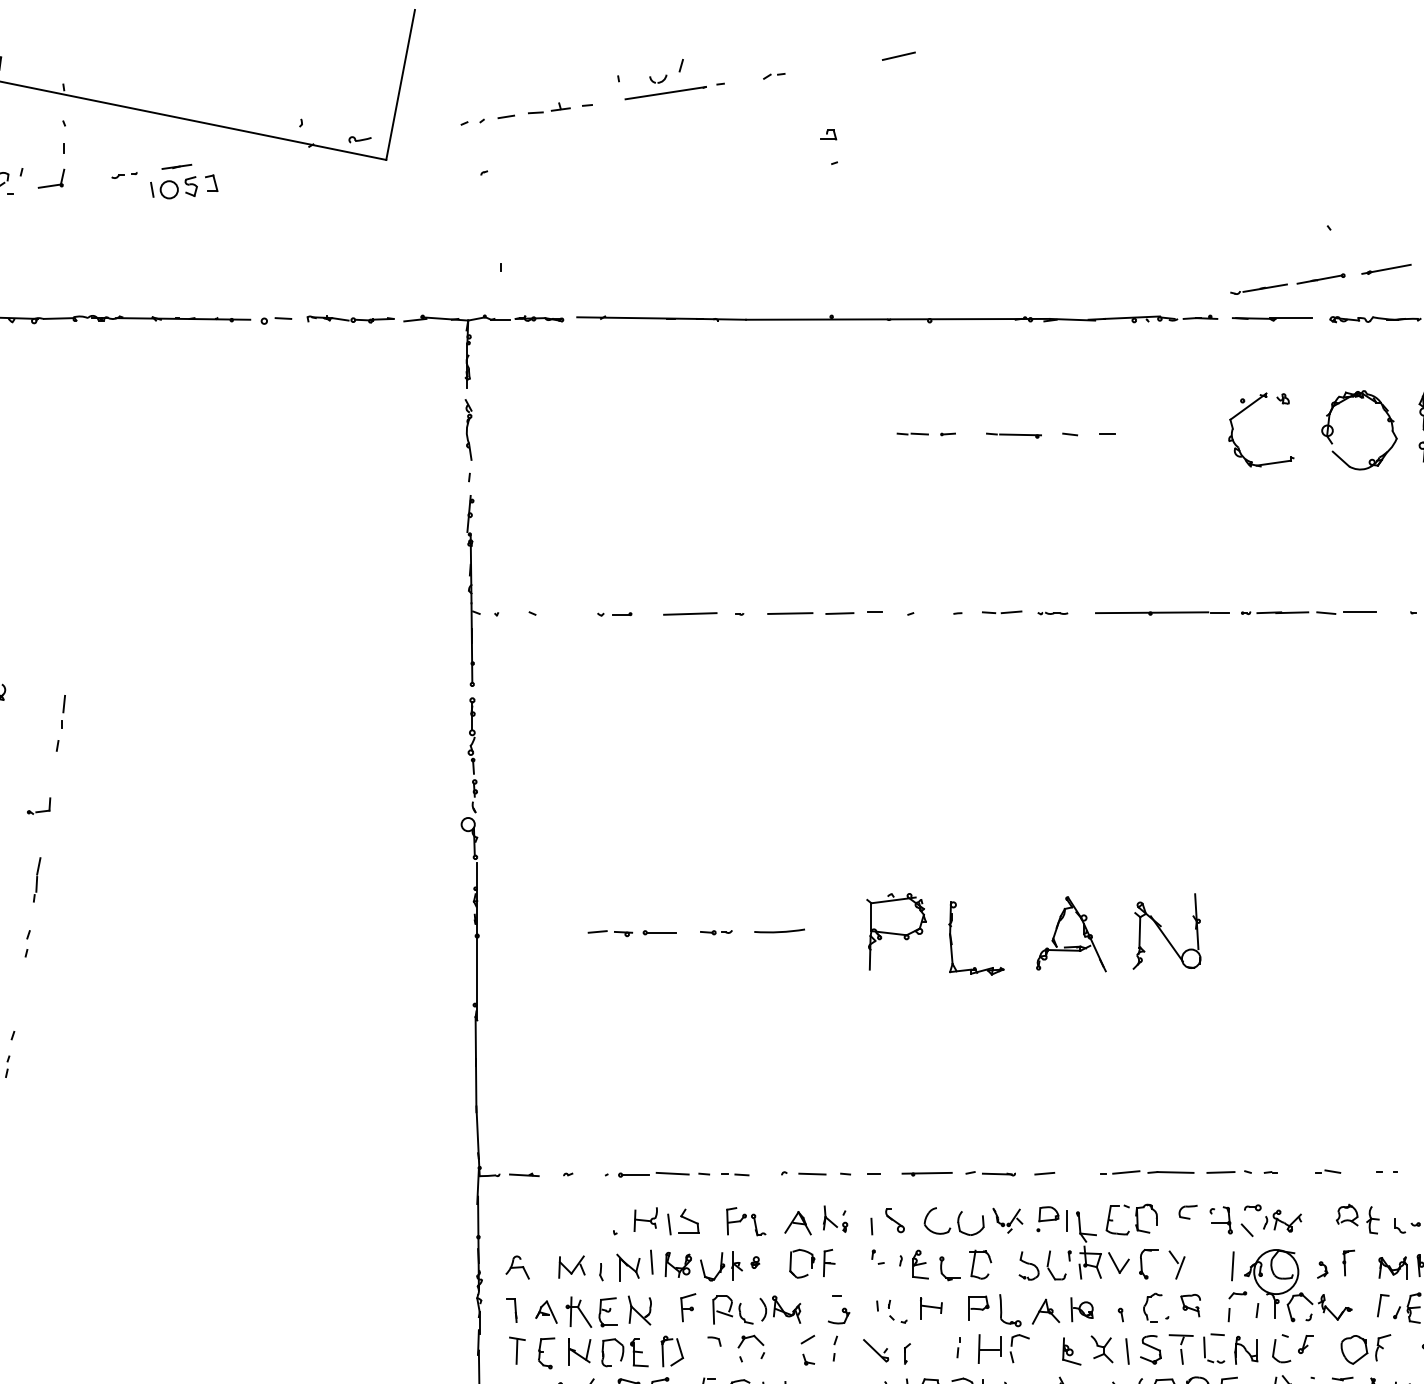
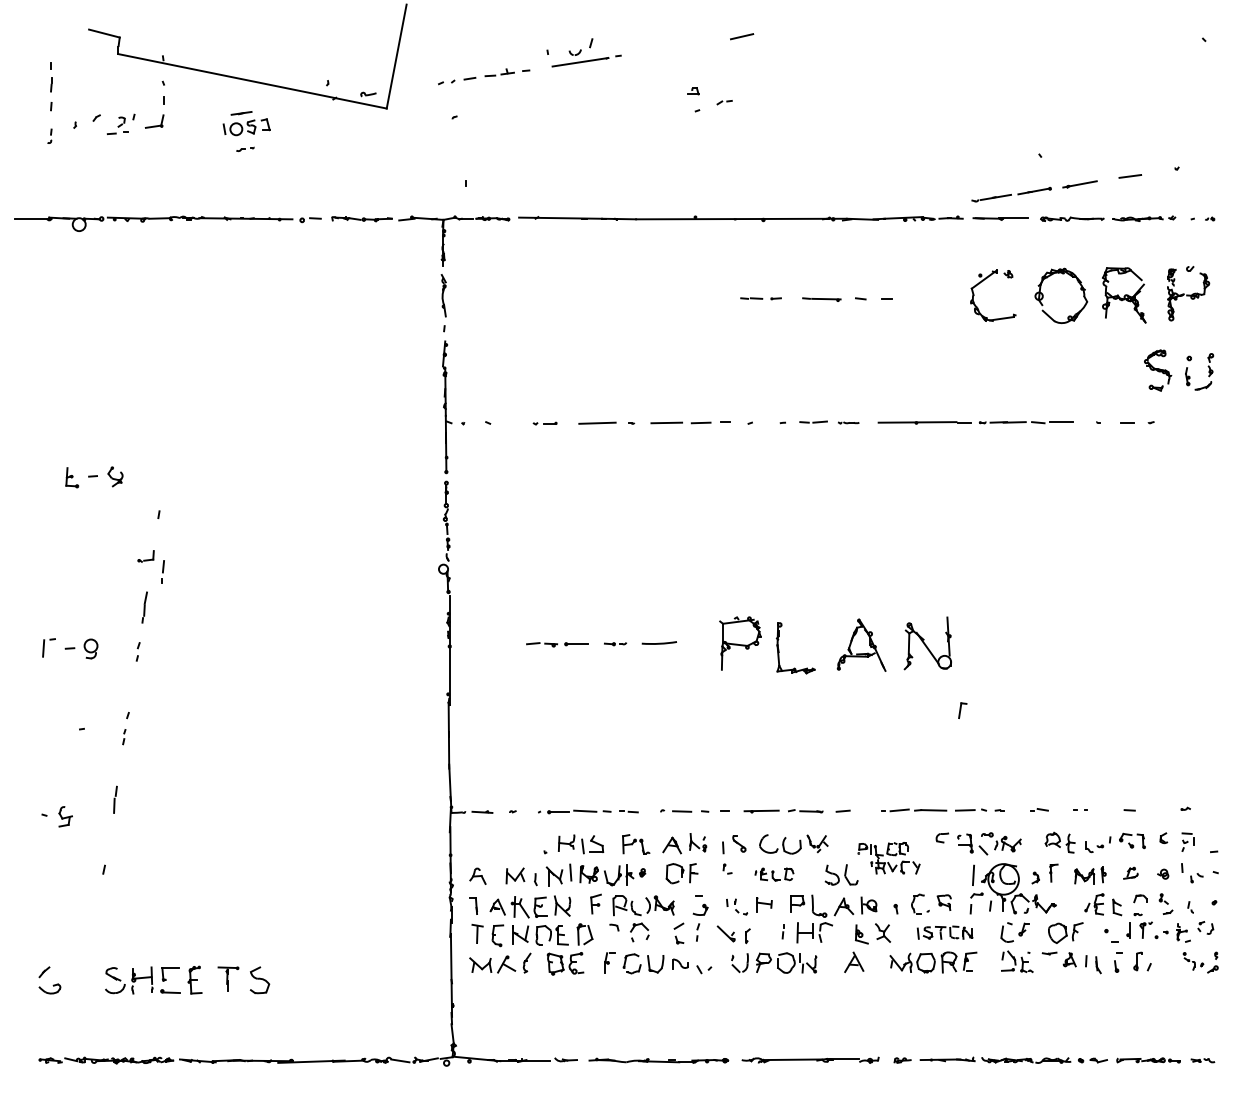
part: (774, 76) -> (724, 102), moved
part: (124, 174) -> (245, 148), moved
part: (62, 710) -> (162, 571), moved
part: (1110, 1240) -> (888, 857), size x0.6
part: (945, 1264) -> (774, 874), size x0.6
part: (1382, 1305) -> (962, 710), moved
part: (1190, 1348) -> (944, 932), size x0.6

